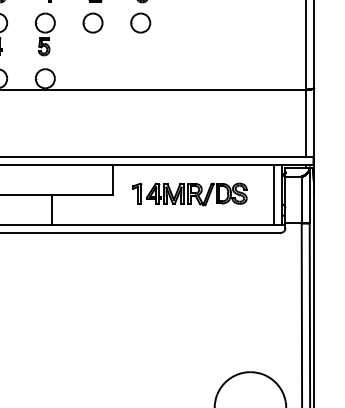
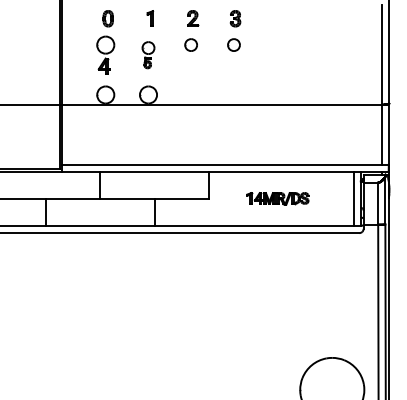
part: (92, 22) -> (190, 44), size x0.7
part: (140, 22) -> (233, 44), size x0.7
part: (45, 33) -> (148, 54), size x0.7
part: (189, 194) -> (277, 198), size x0.6

